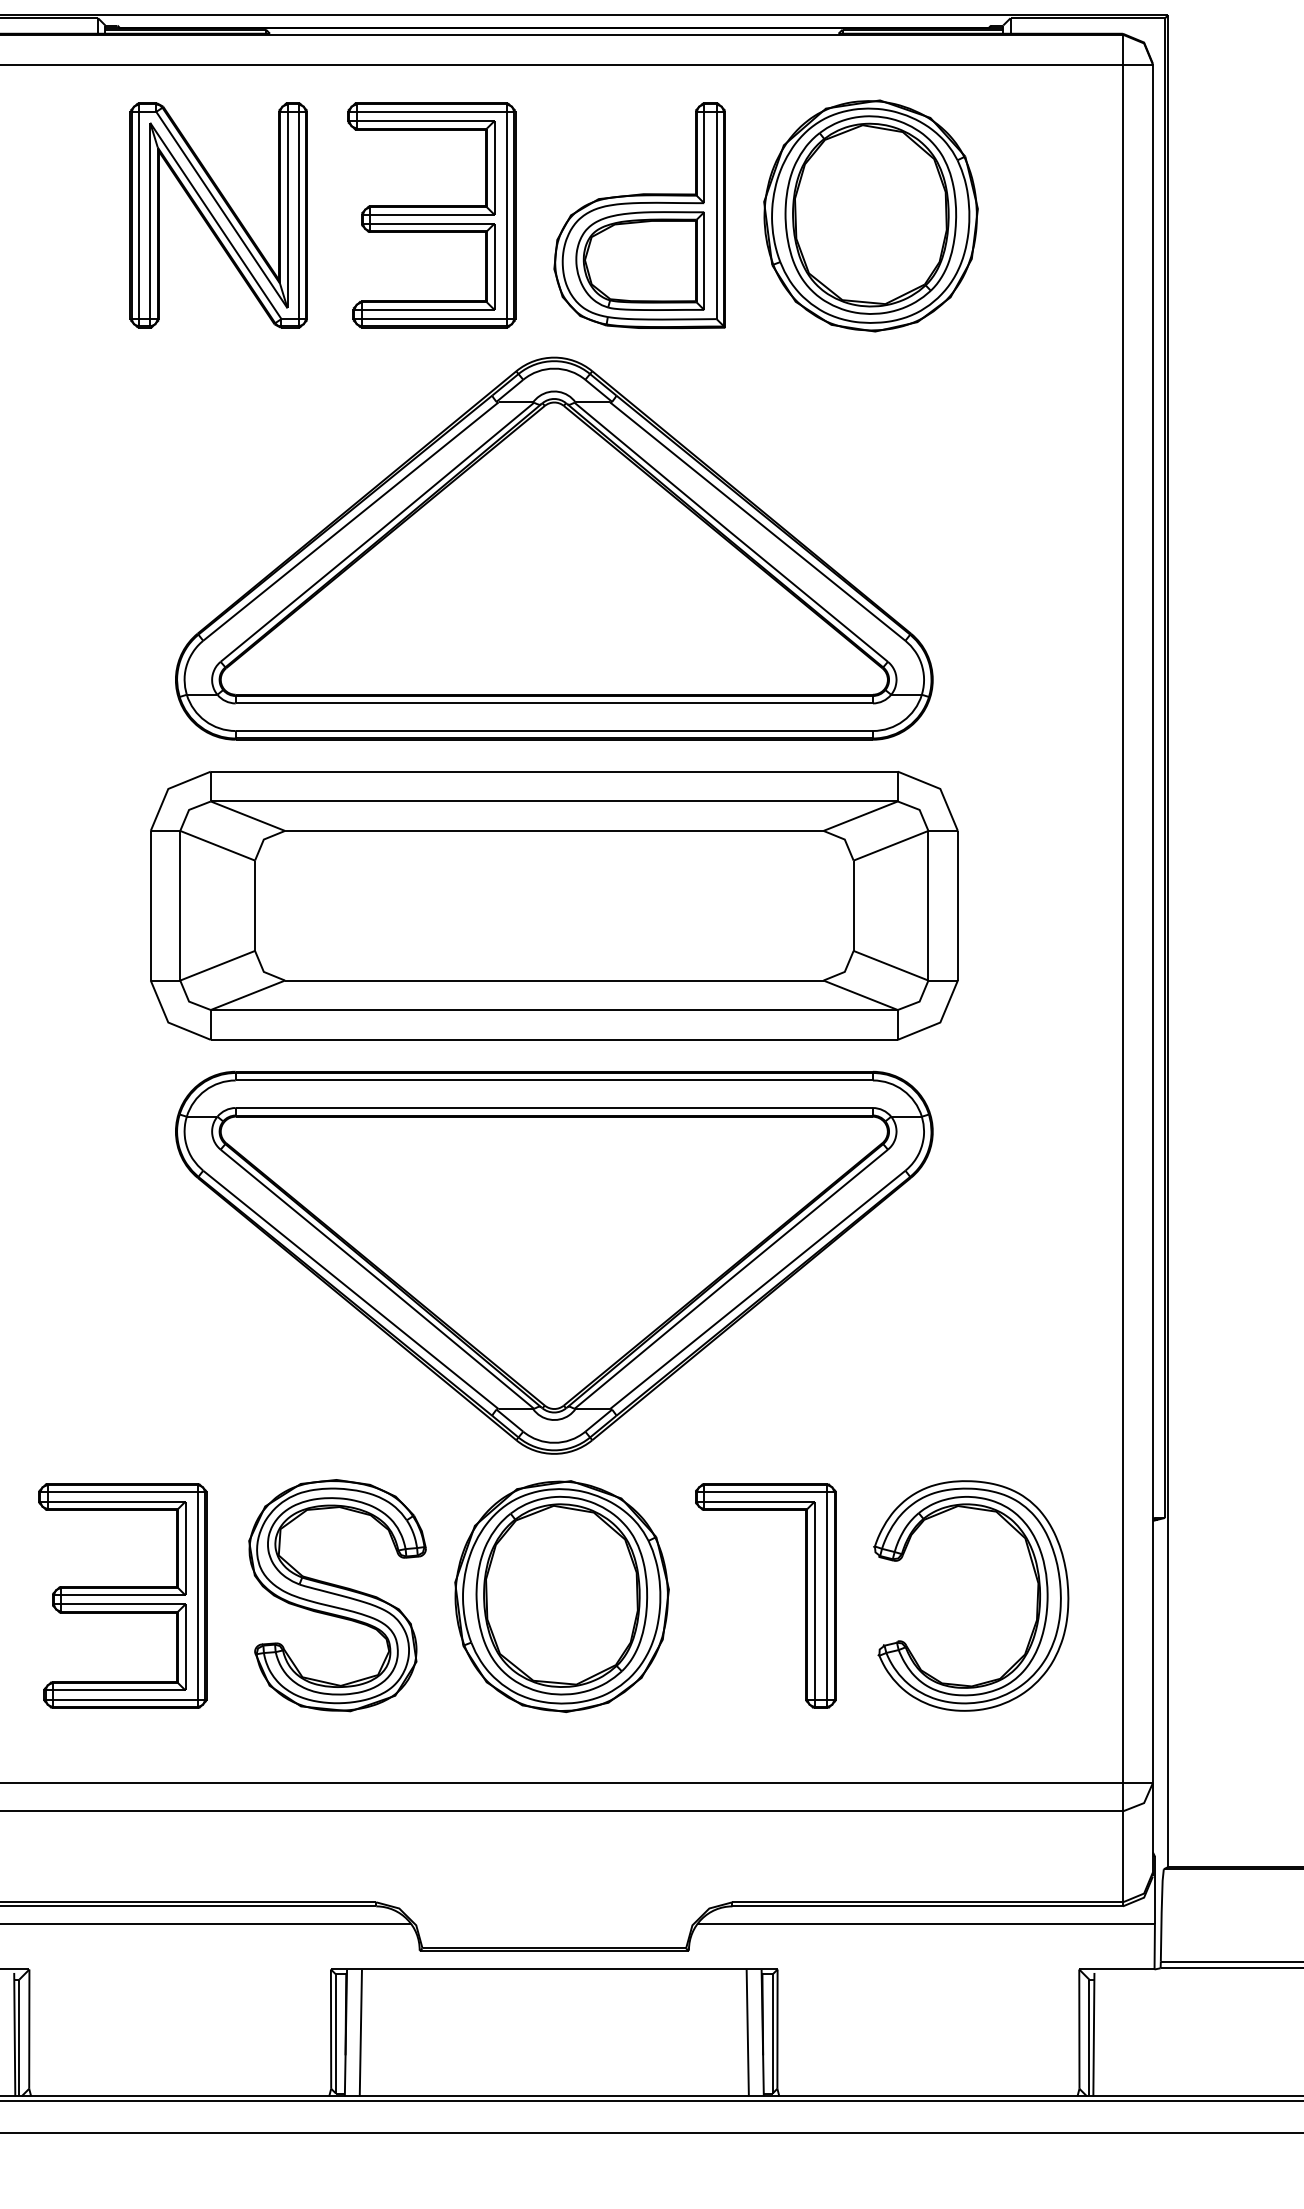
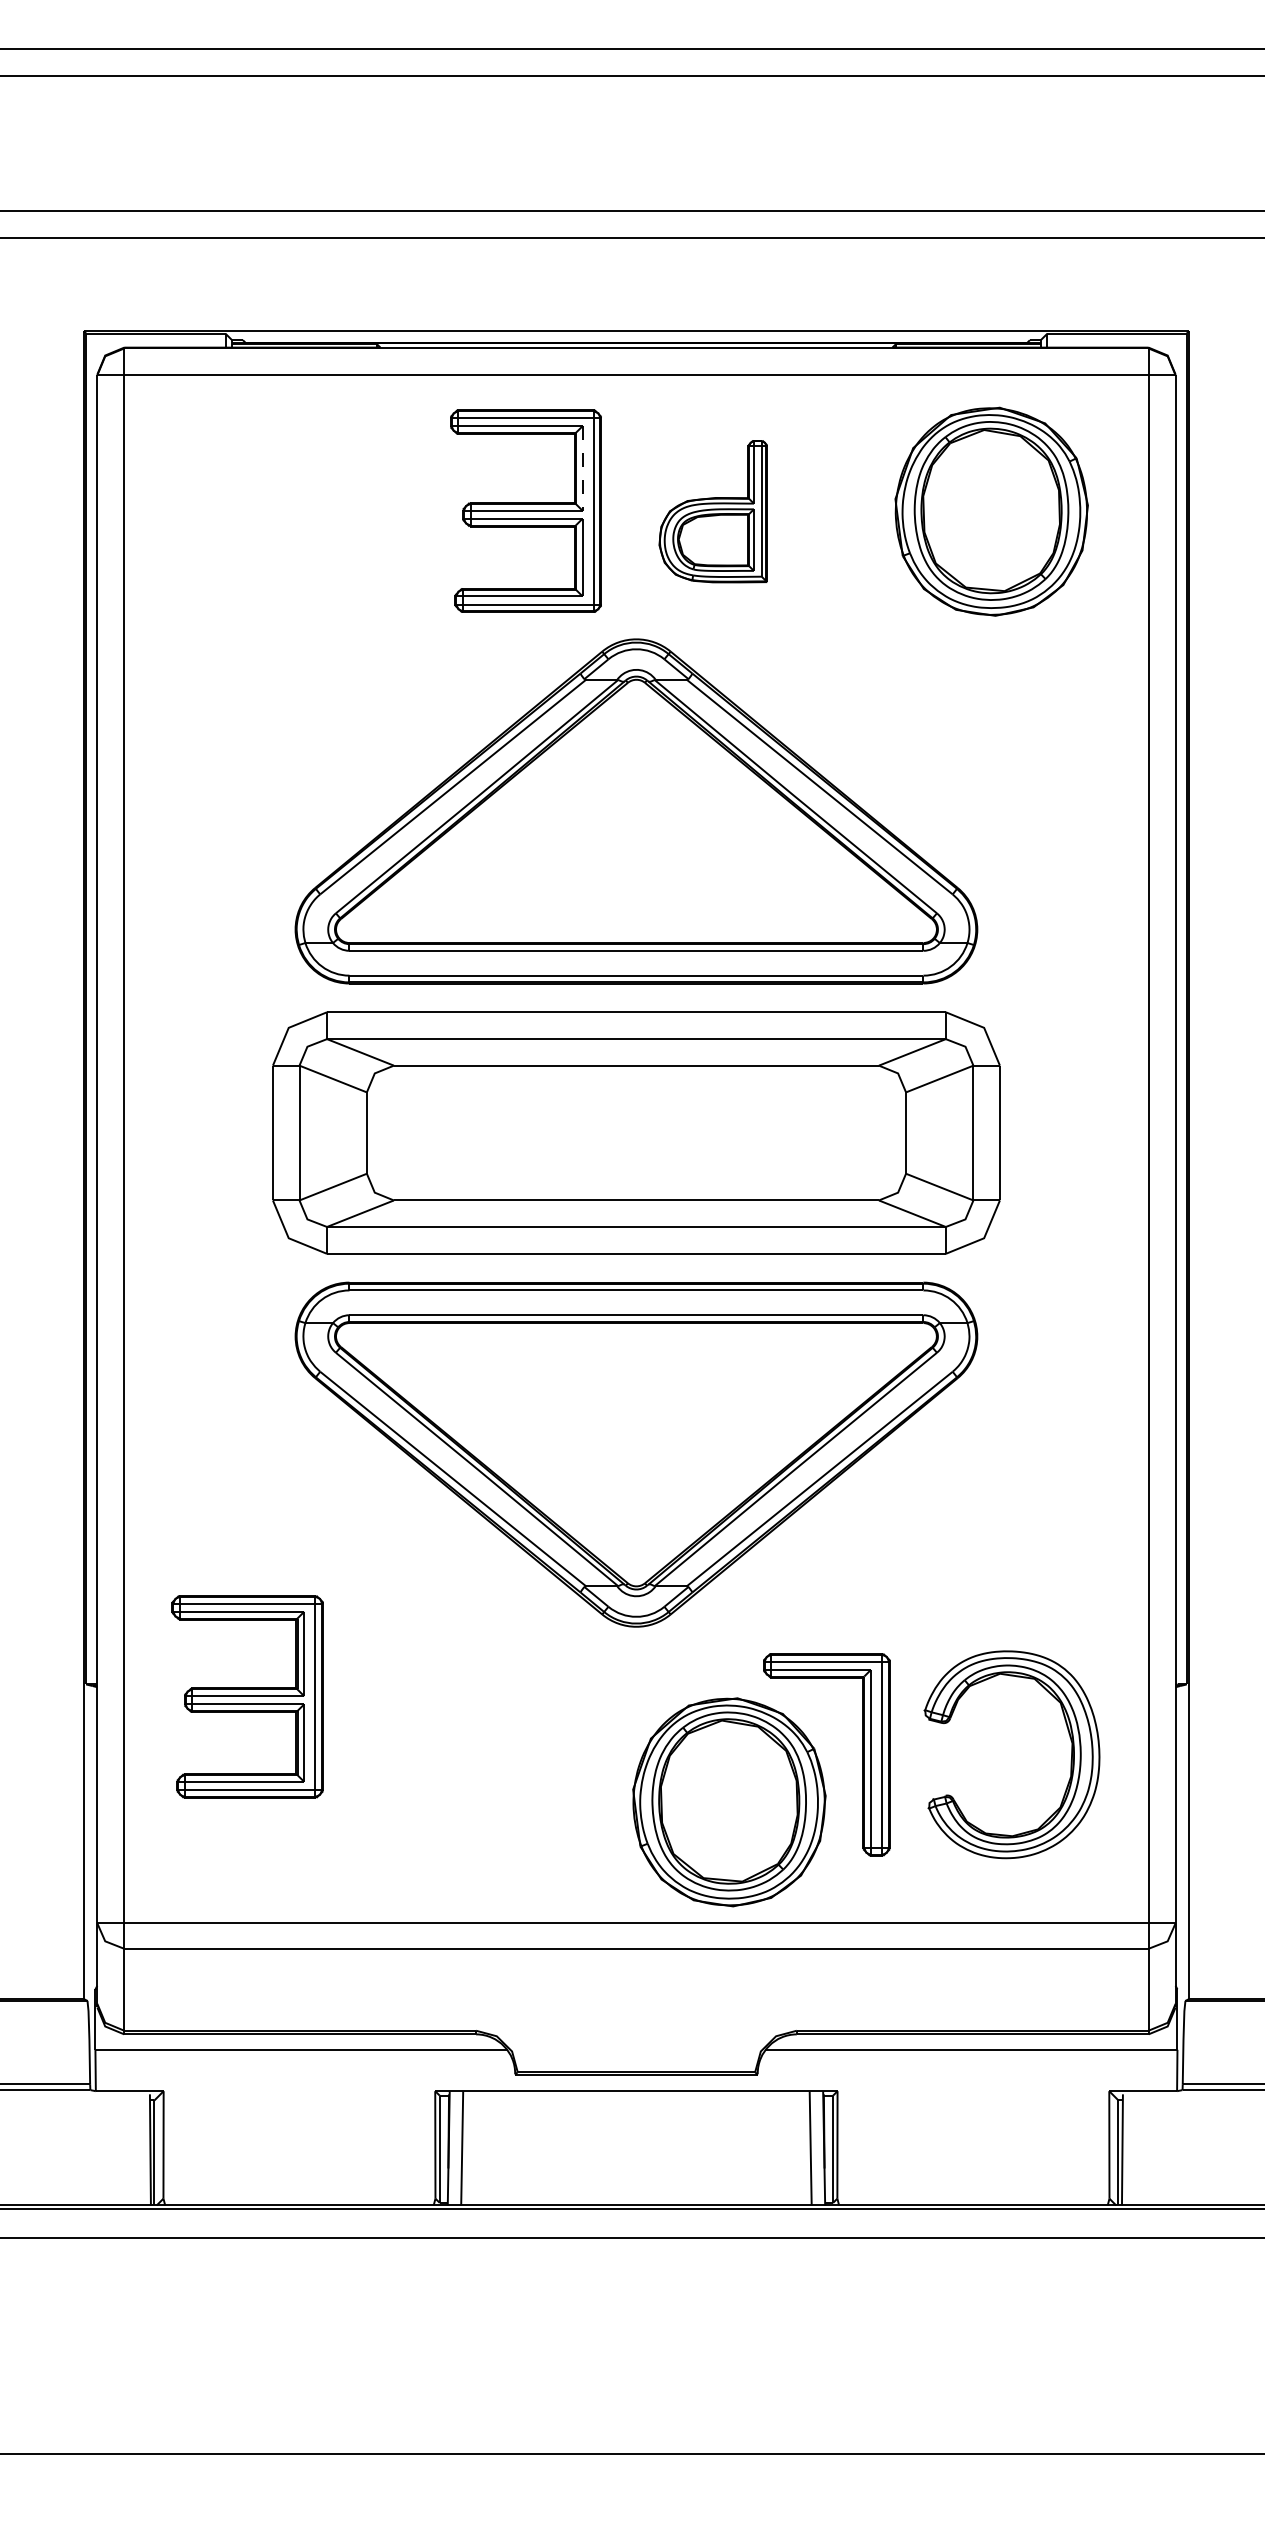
line: (494, 167) -> (582, 468), solid -> dashed
part: (219, 214) -> (334, 510), removed
part: (638, 215) -> (712, 511), size x0.7
part: (870, 215) -> (991, 511), moved
part: (122, 1595) -> (247, 1696), moved
part: (336, 1595) -> (440, 1754), removed
part: (562, 1596) -> (729, 1802), moved

